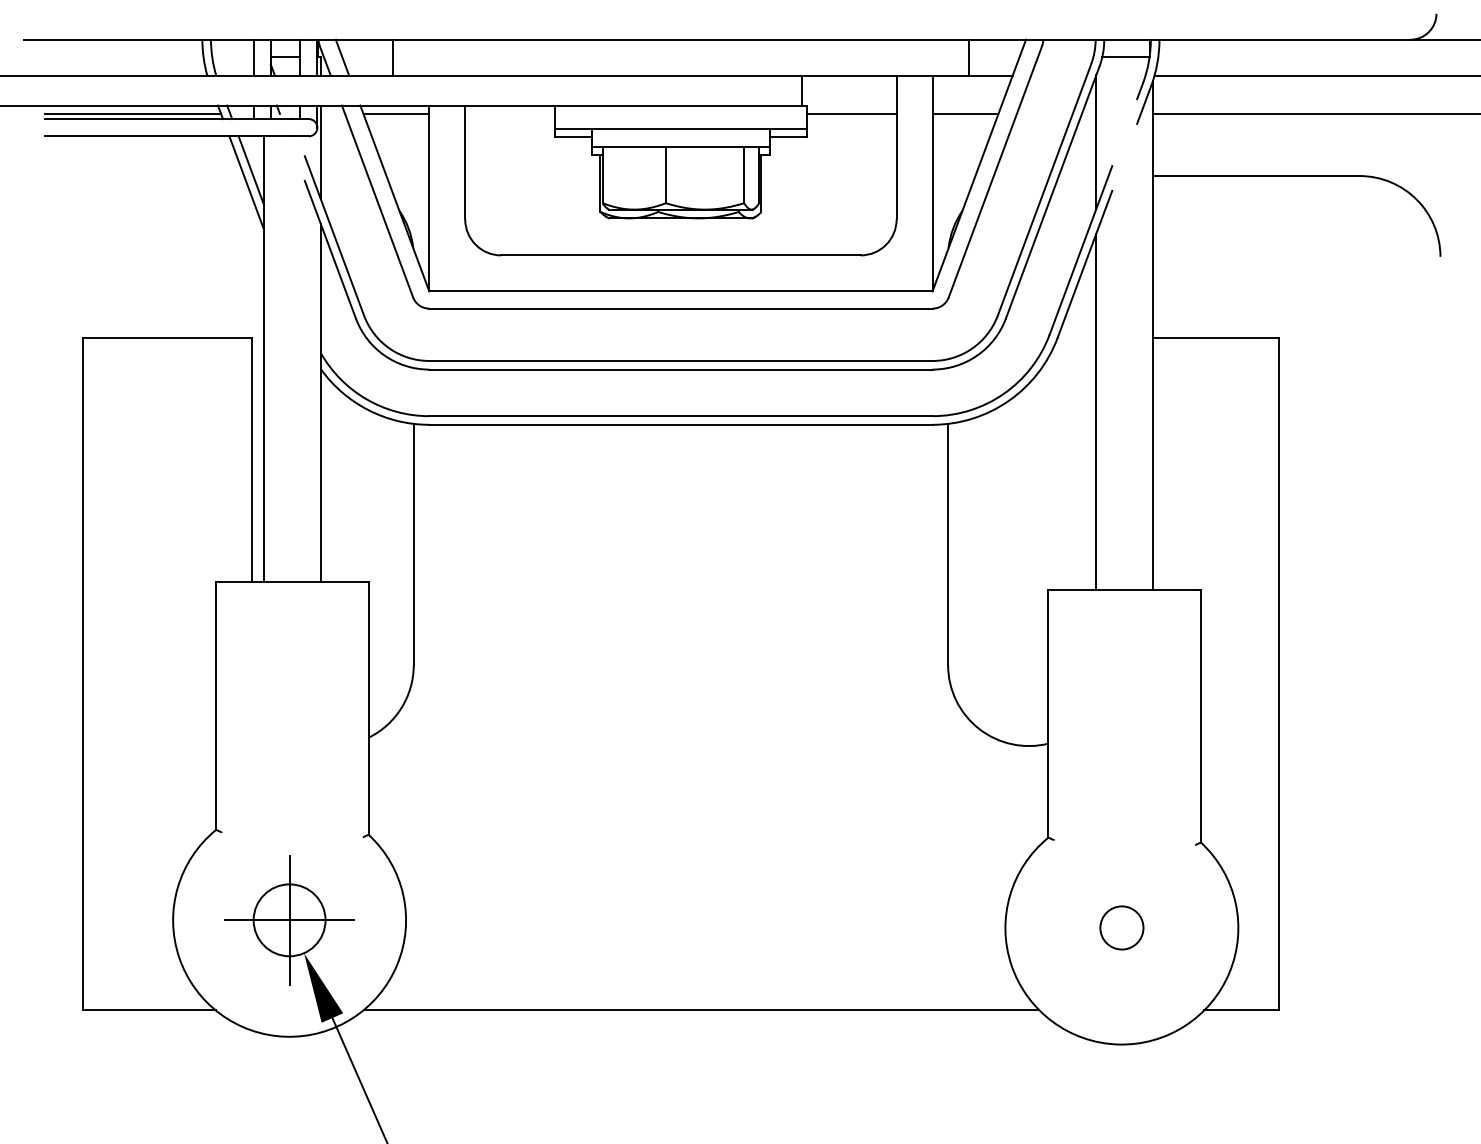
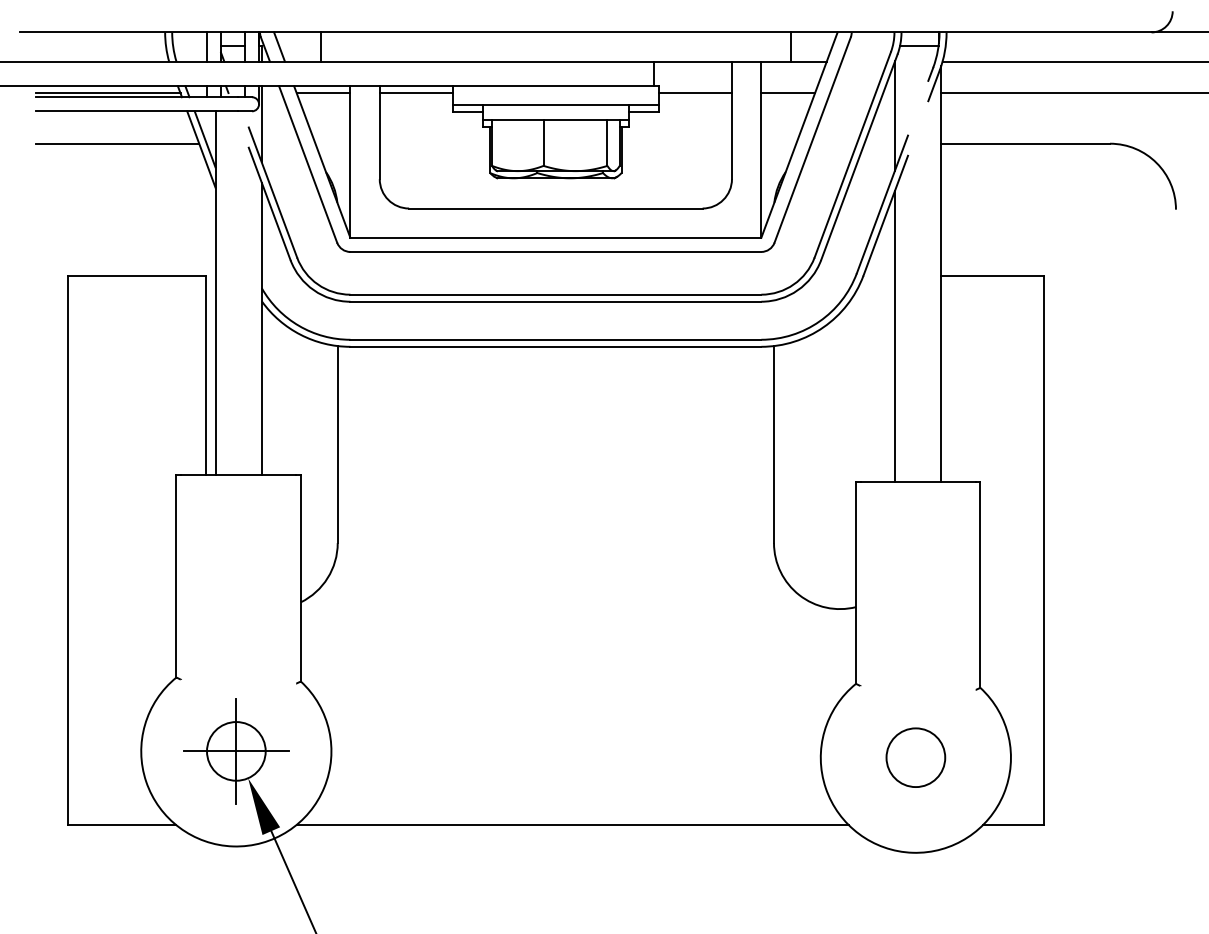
line: (510, 114) -> (416, 93), added
line: (144, 175) -> (117, 143), added
circle: (1121, 927) -> (915, 757), size x1.67

